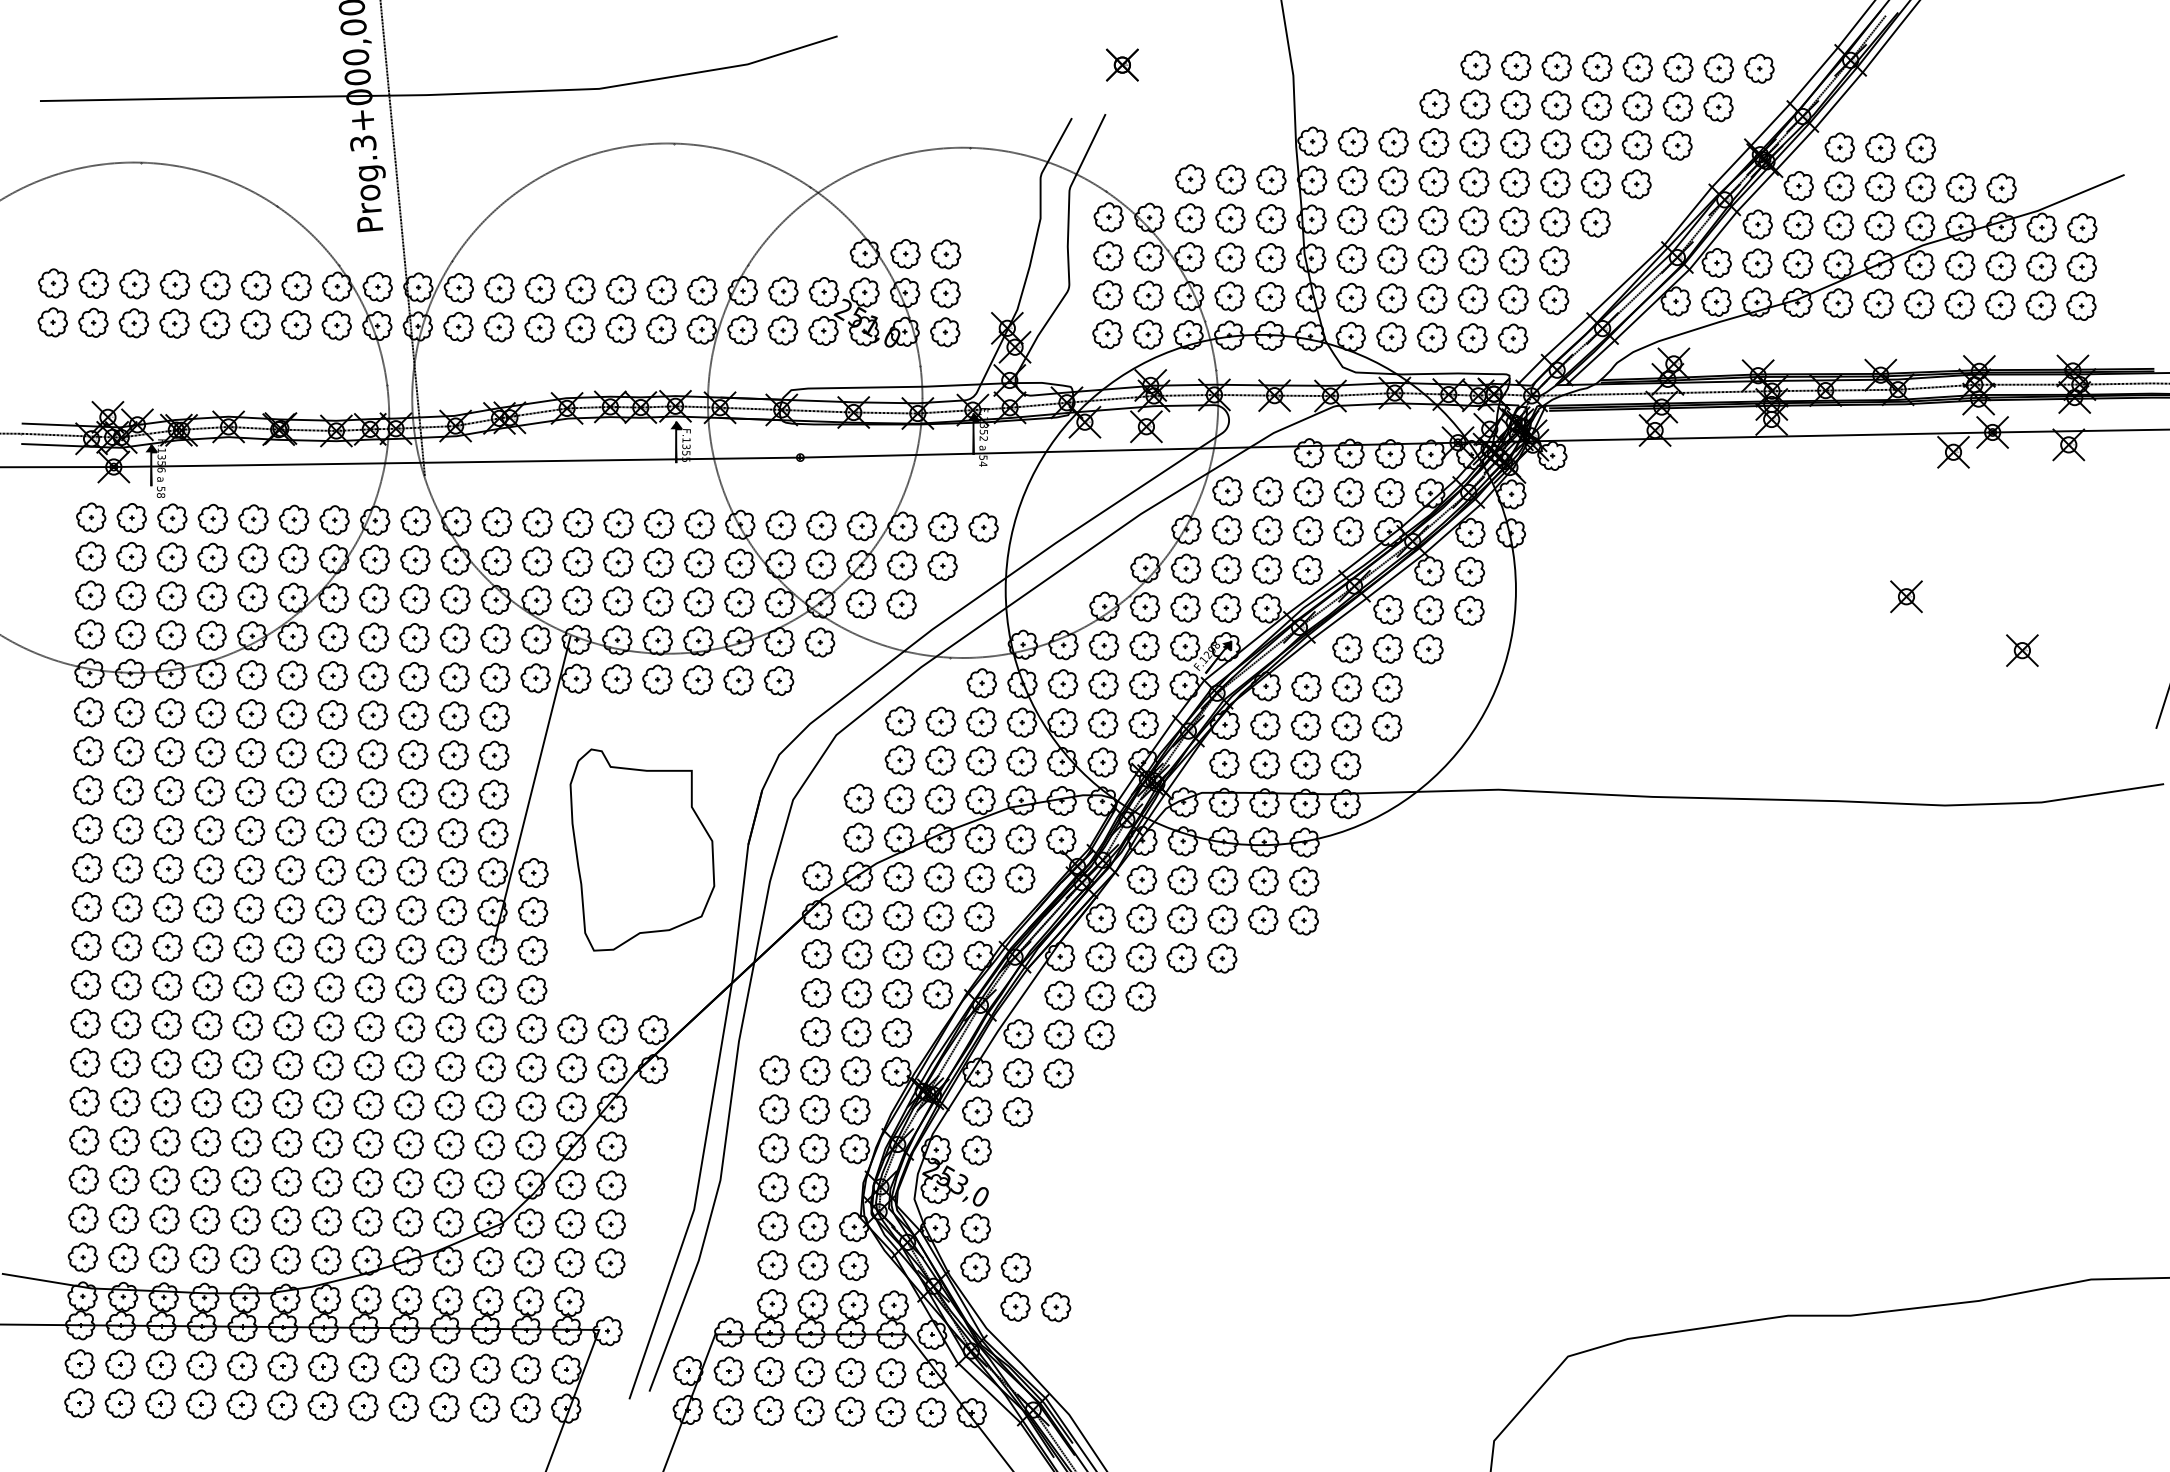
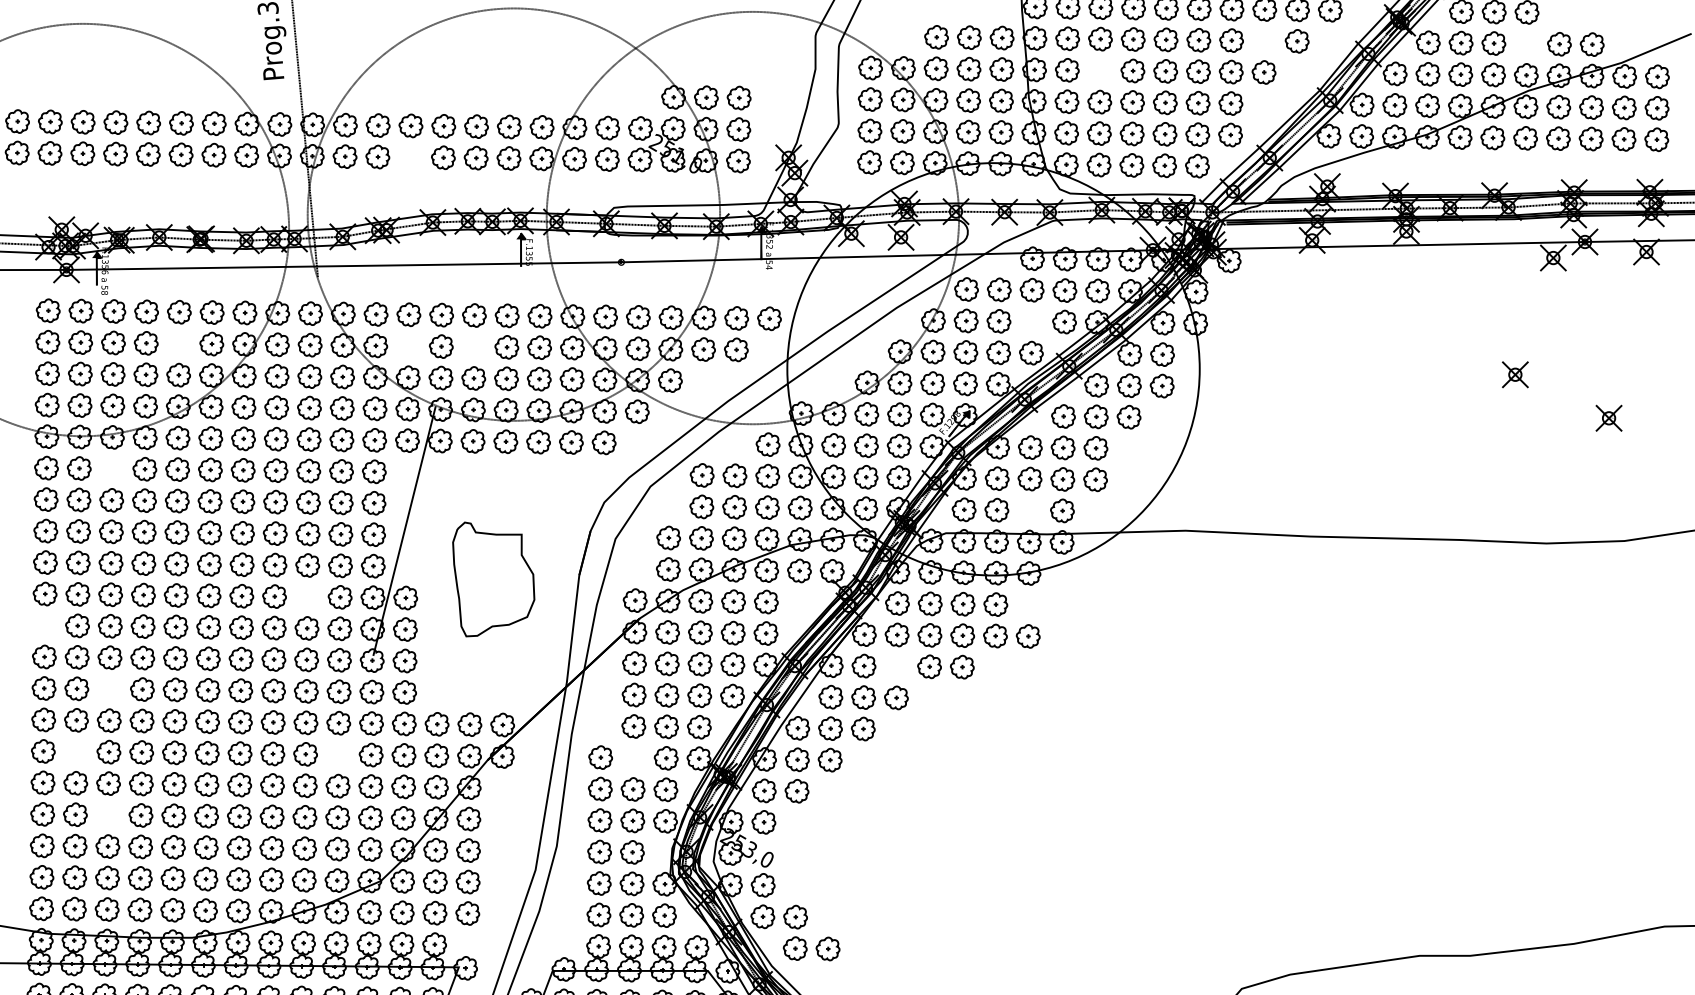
part: (1595, 183) -> (1264, 40), removed
part: (1920, 187) -> (1526, 44), removed
part: (1392, 220) -> (1099, 70), removed
part: (539, 327) -> (410, 157), removed
part: (1308, 531) -> (1032, 322), removed
part: (252, 558) -> (178, 343), removed
part: (536, 561) -> (408, 346), removed
part: (618, 562) -> (474, 347), removed
part: (901, 604) -> (703, 381), removed
part: (170, 713) -> (112, 469), removed
part: (1305, 764) -> (1029, 510), removed
part: (642, 849) -> (493, 579), size x0.7
part: (411, 871) -> (307, 596), removed
part: (1020, 878) -> (799, 602), removed
part: (1304, 881) -> (1028, 604), removed
part: (86, 906) -> (44, 625), removed
part: (1141, 957) -> (897, 666), removed
part: (167, 985) -> (109, 688), removed
part: (125, 1063) -> (75, 751), removed
part: (450, 1066) -> (338, 754), removed
part: (815, 1070) -> (633, 757), removed
part: (165, 1141) -> (108, 815), removed

